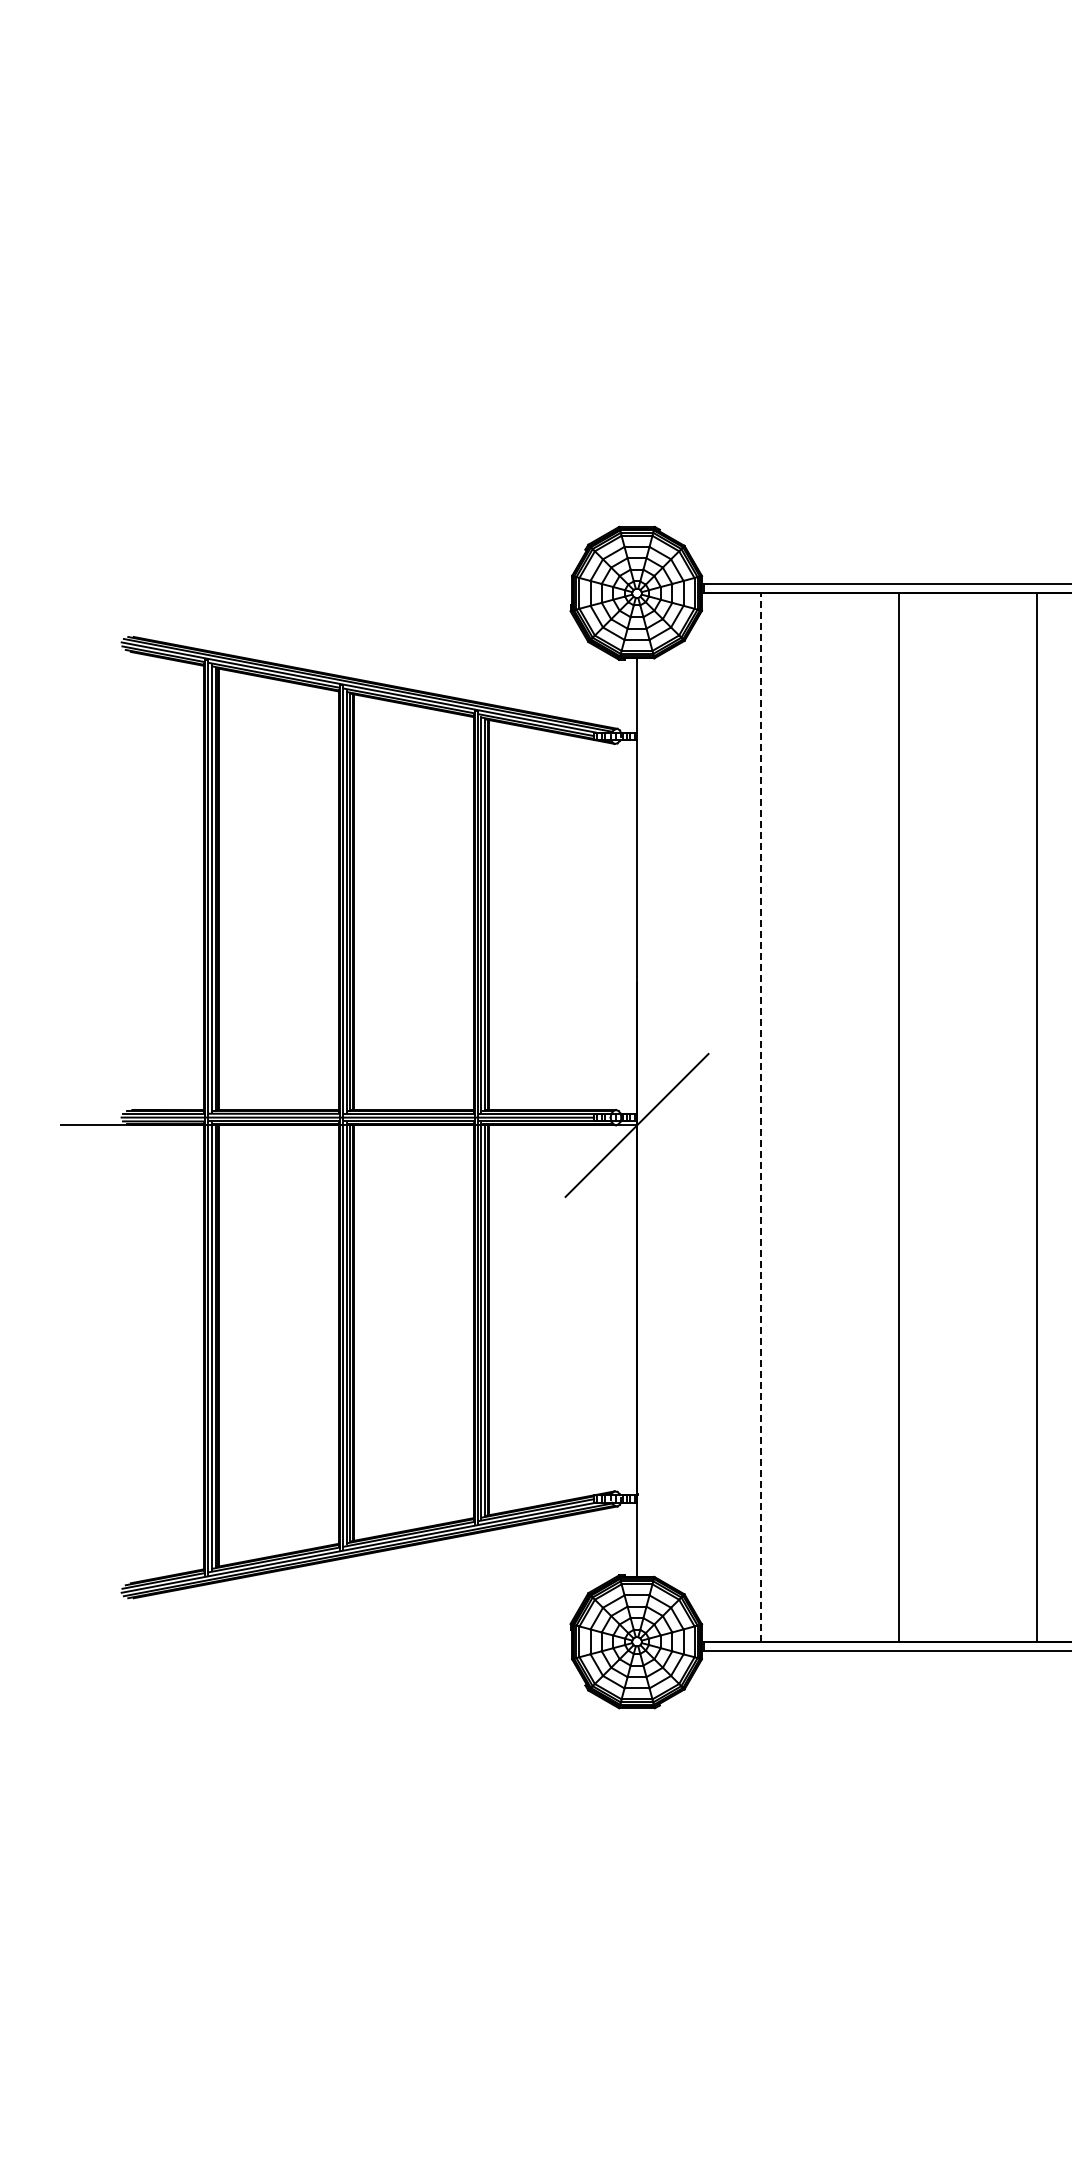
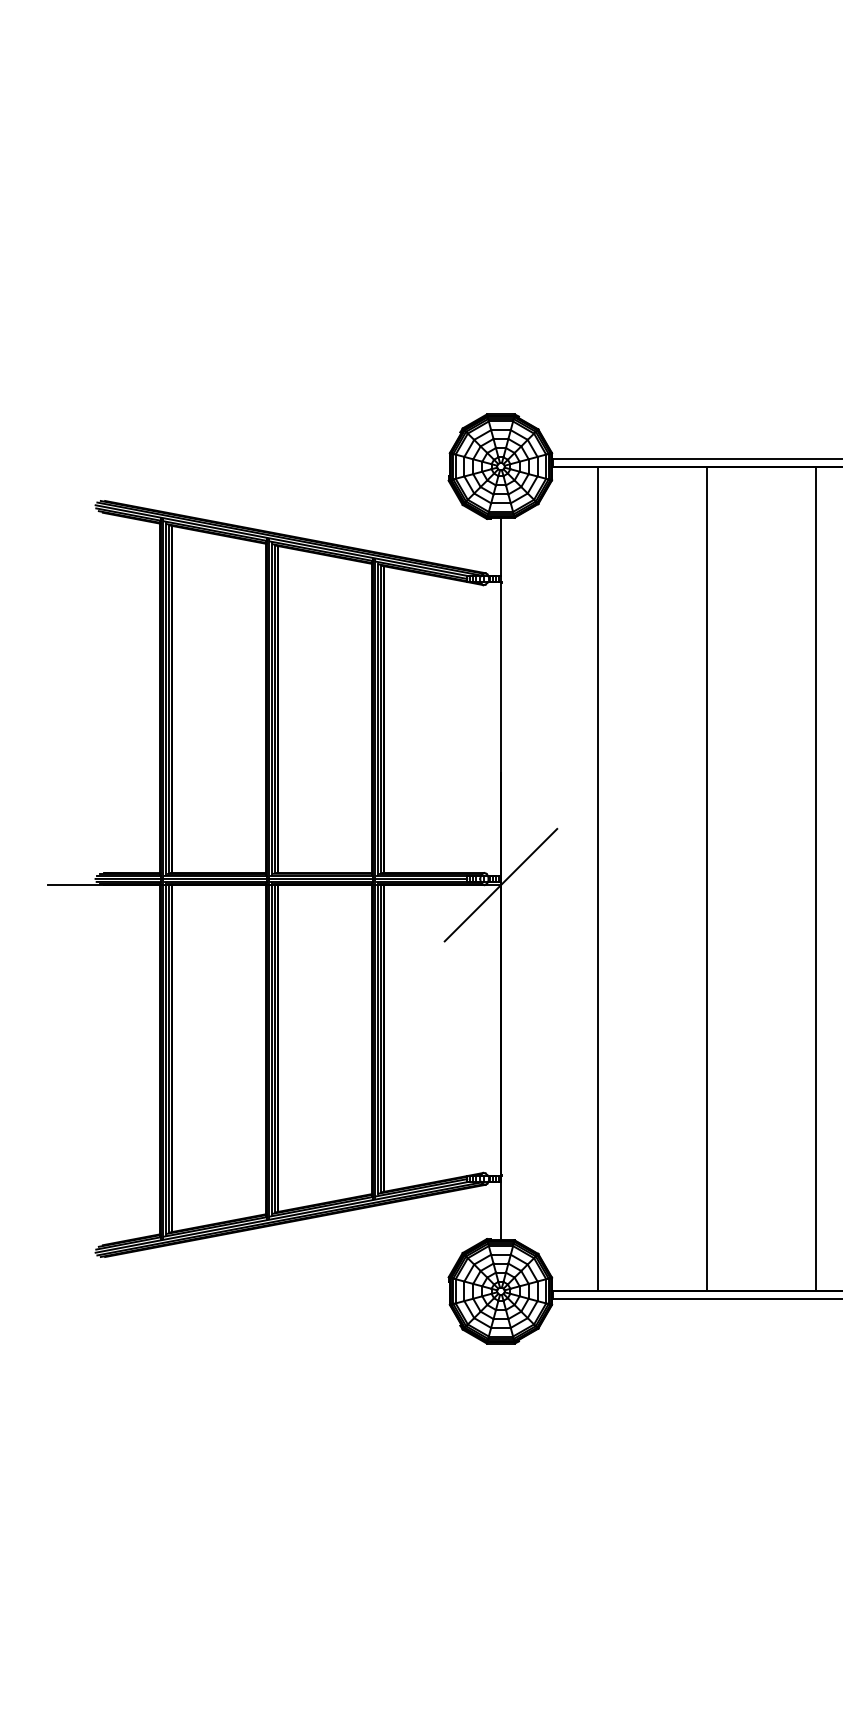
line: (760, 1117) -> (598, 878), dashed -> solid

